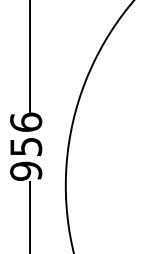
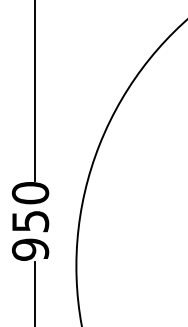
text: (25, 121) -> (29, 192), 956 -> 950

